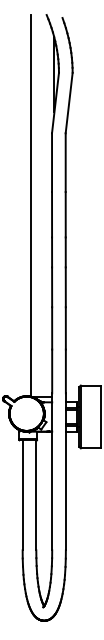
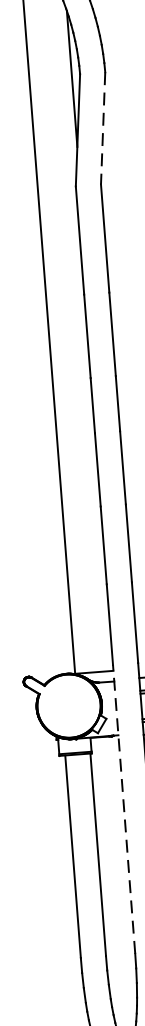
line: (69, 103) -> (103, 129), solid -> dashed
line: (52, 471) -> (124, 808), solid -> dashed

